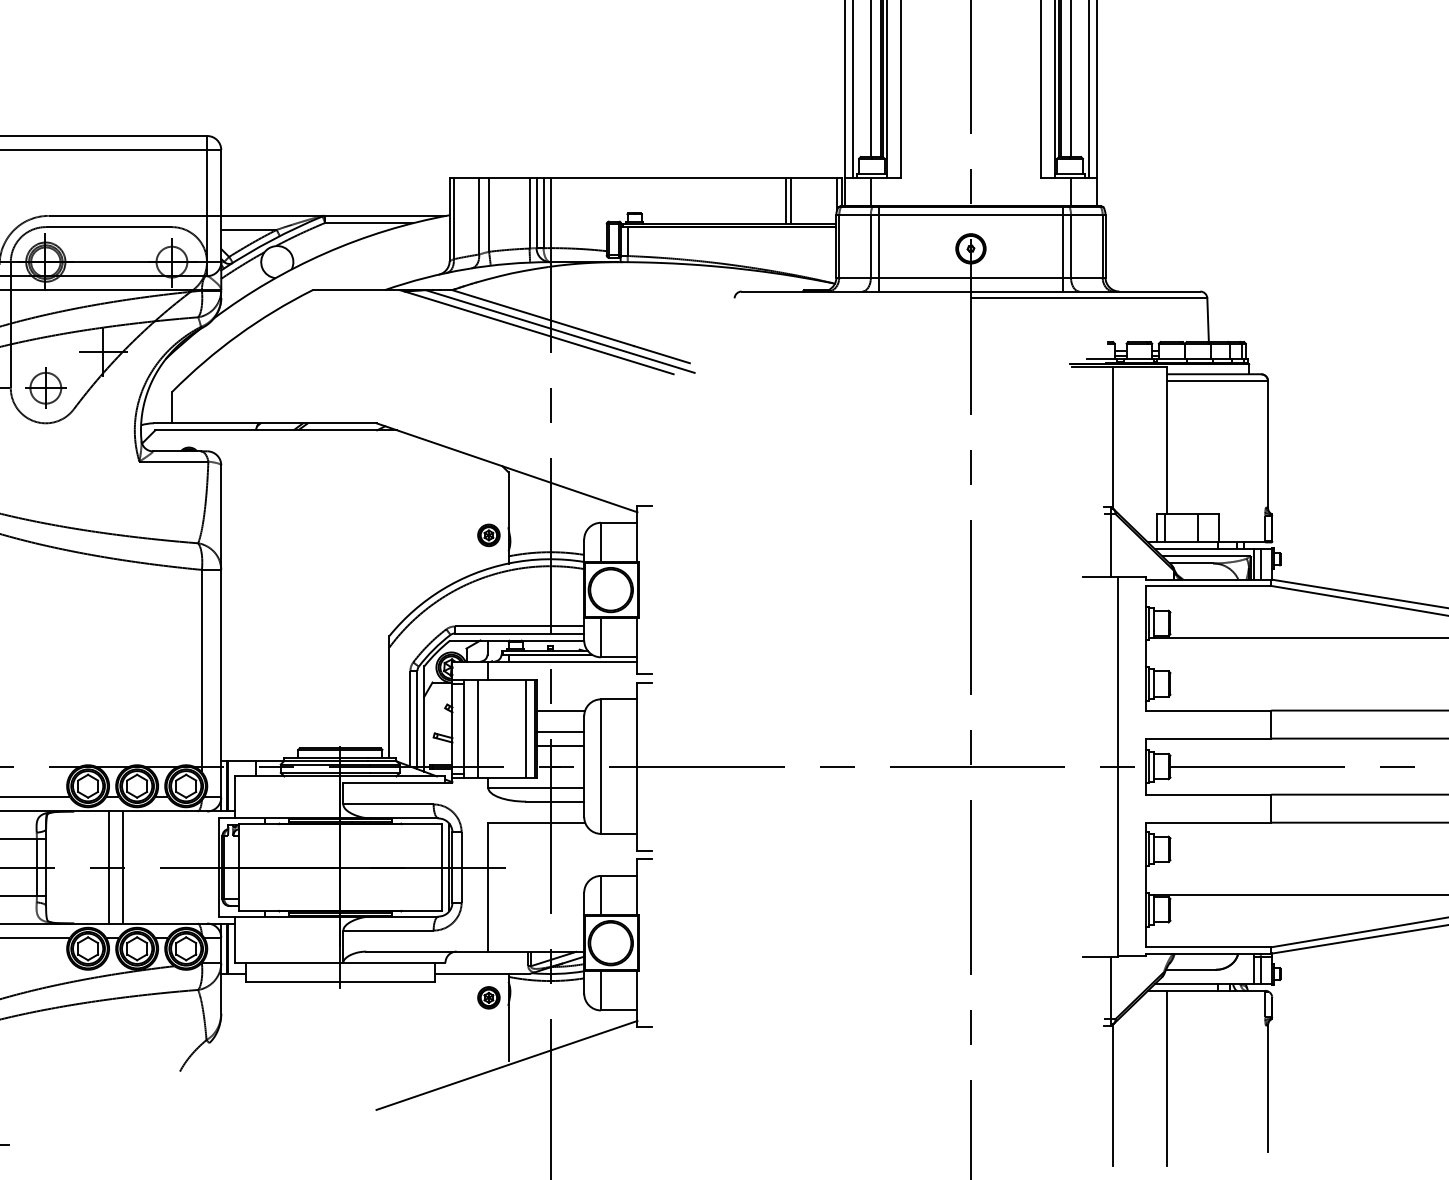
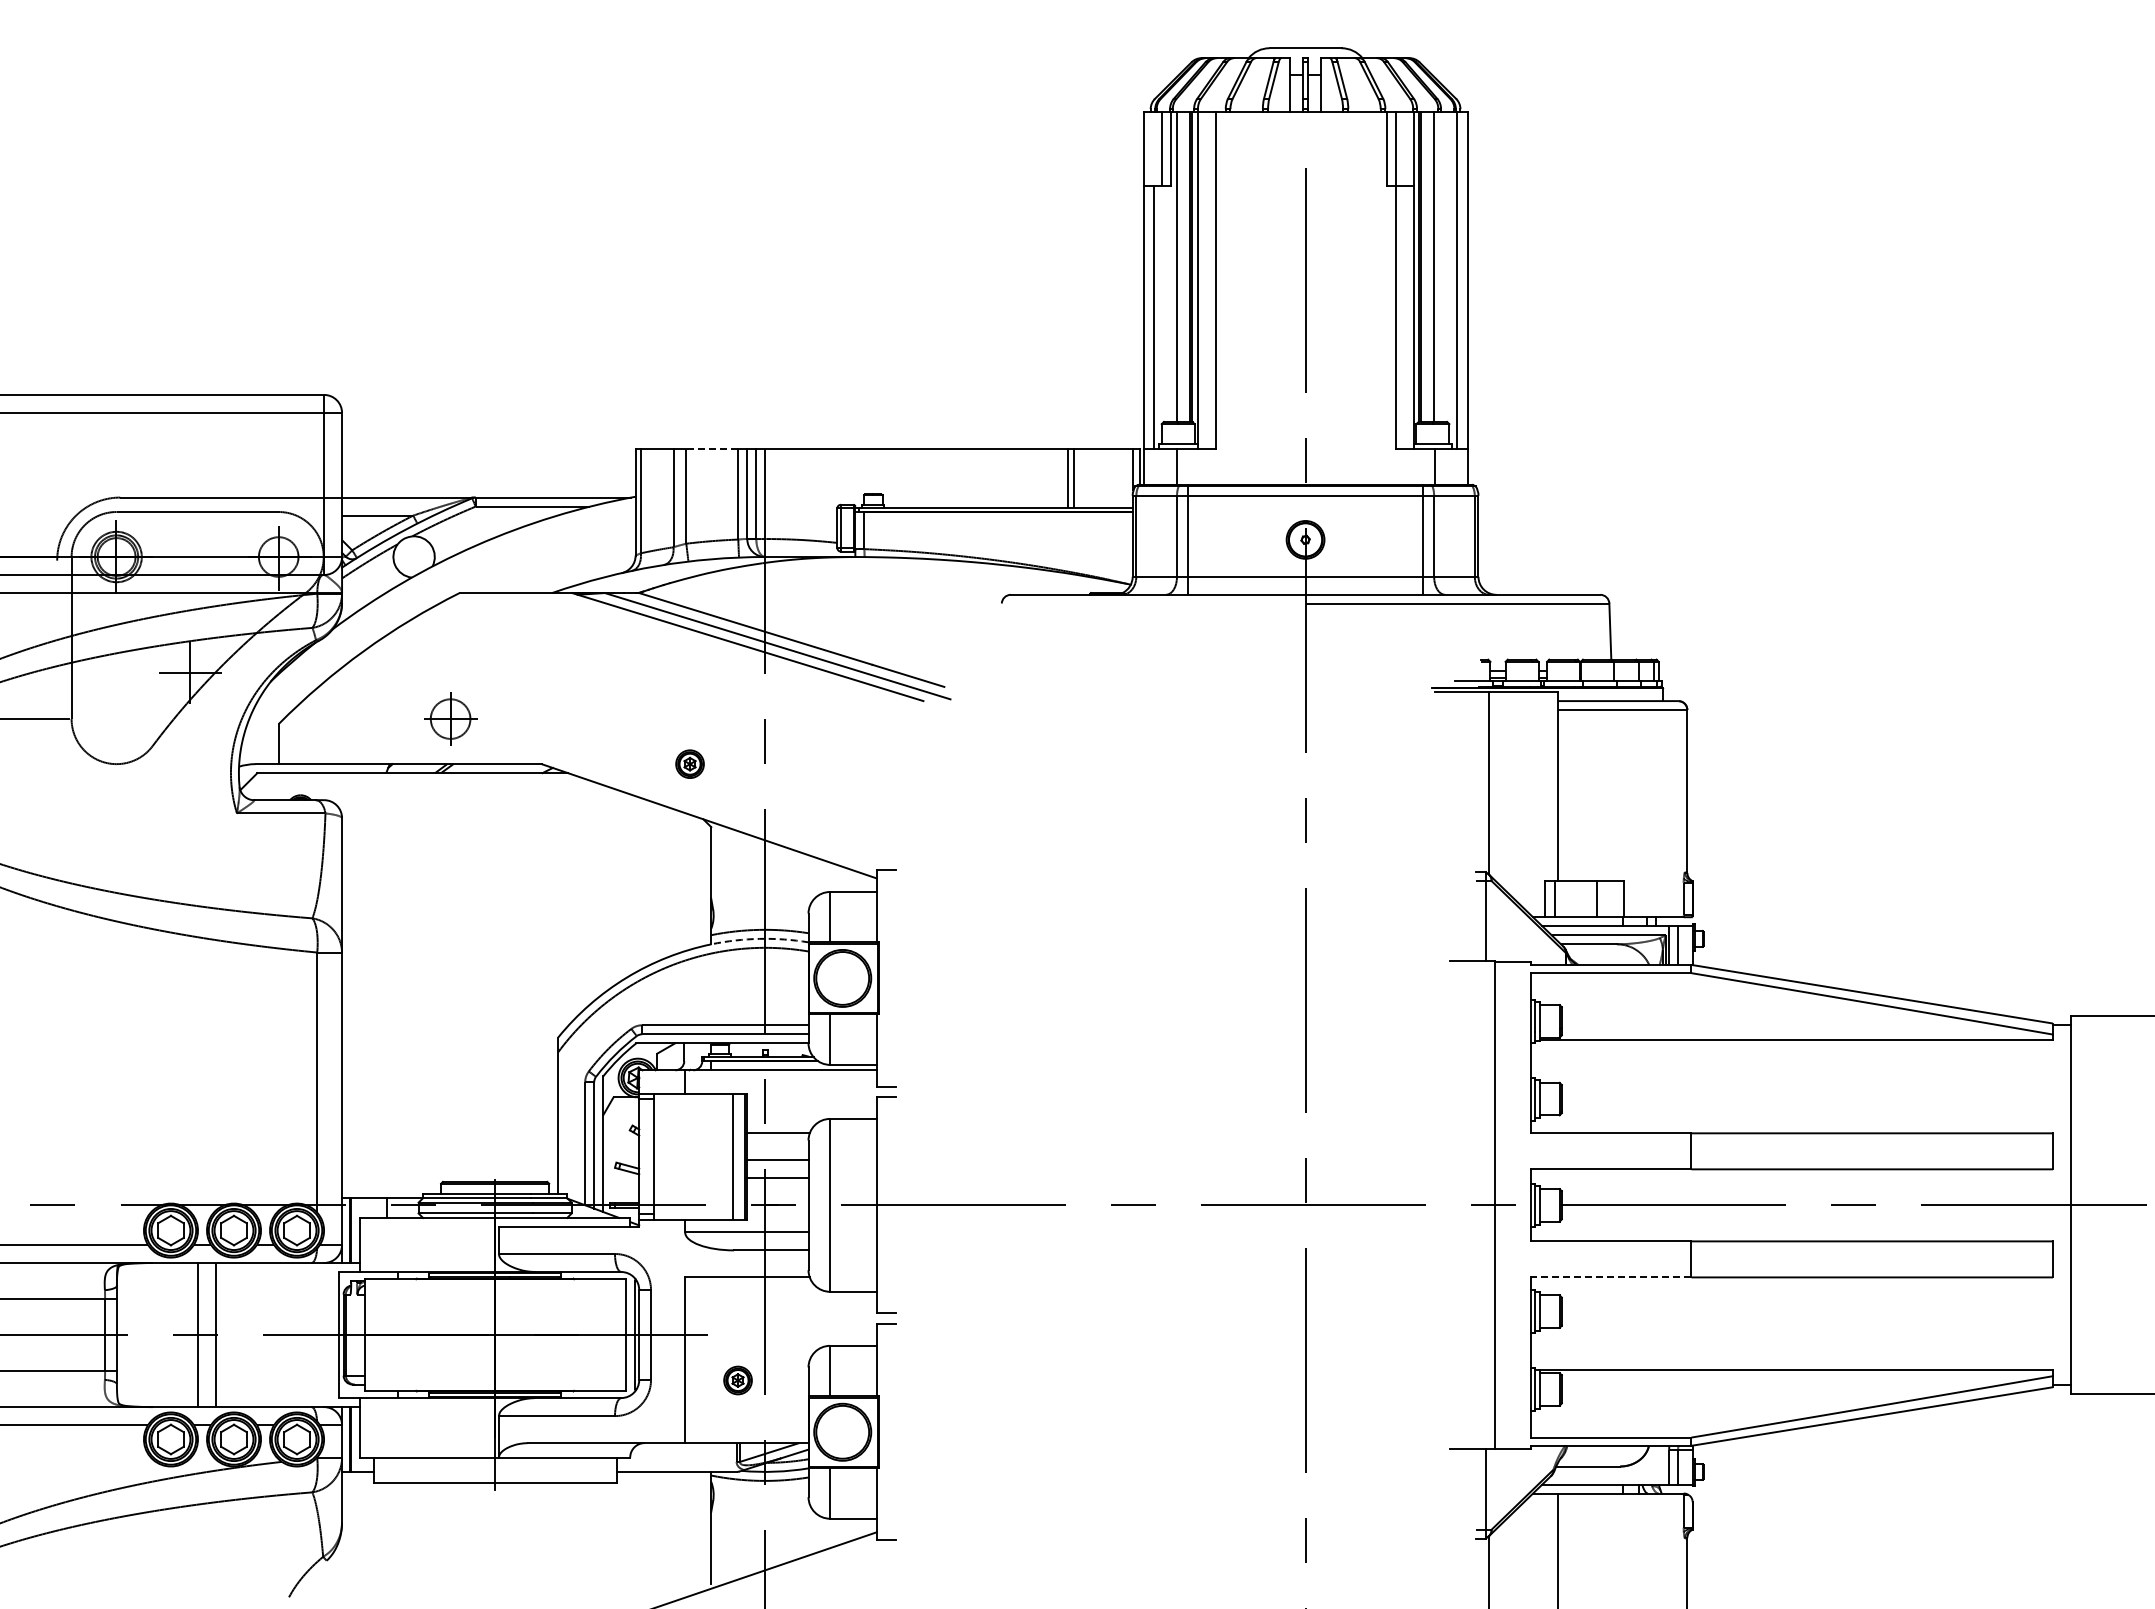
line: (509, 177) -> (712, 448), solid -> dashed
part: (45, 387) -> (450, 718), moved
part: (488, 534) -> (689, 763), moved
arc: (546, 558) -> (759, 938), solid -> dashed
line: (477, 728) -> (671, 1156), removed
line: (1208, 822) -> (1610, 1277), solid -> dashed
part: (488, 997) -> (737, 1380), moved

